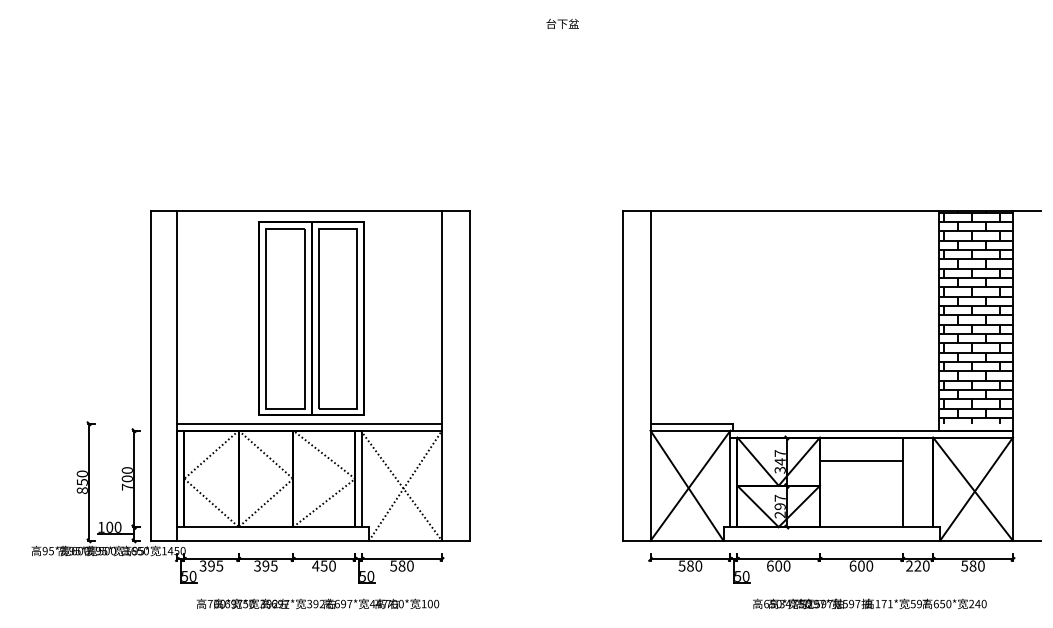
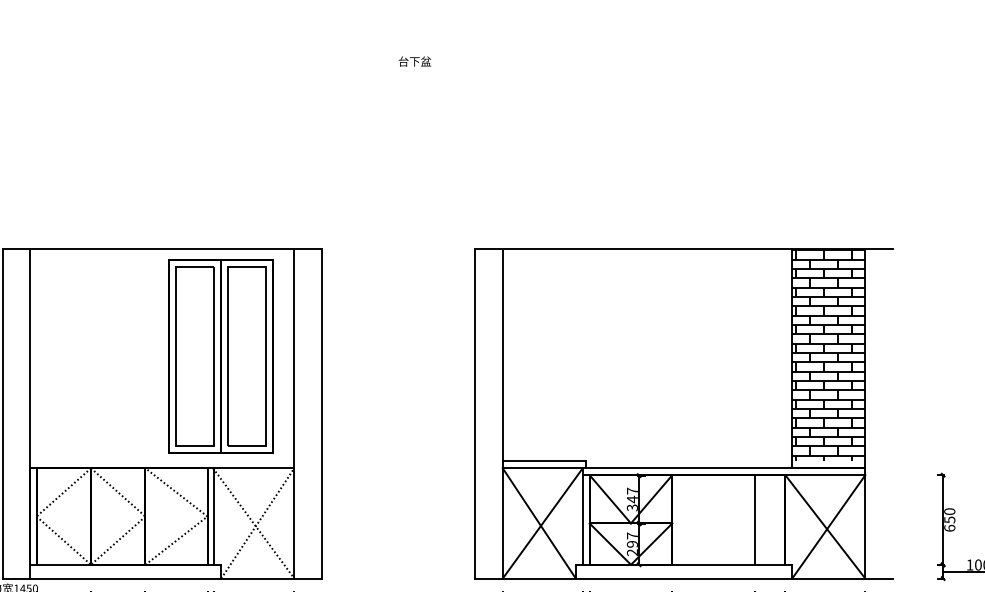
part: (311, 318) -> (220, 356), moved
line: (309, 423) -> (161, 461), removed
line: (861, 461) -> (713, 499), removed

